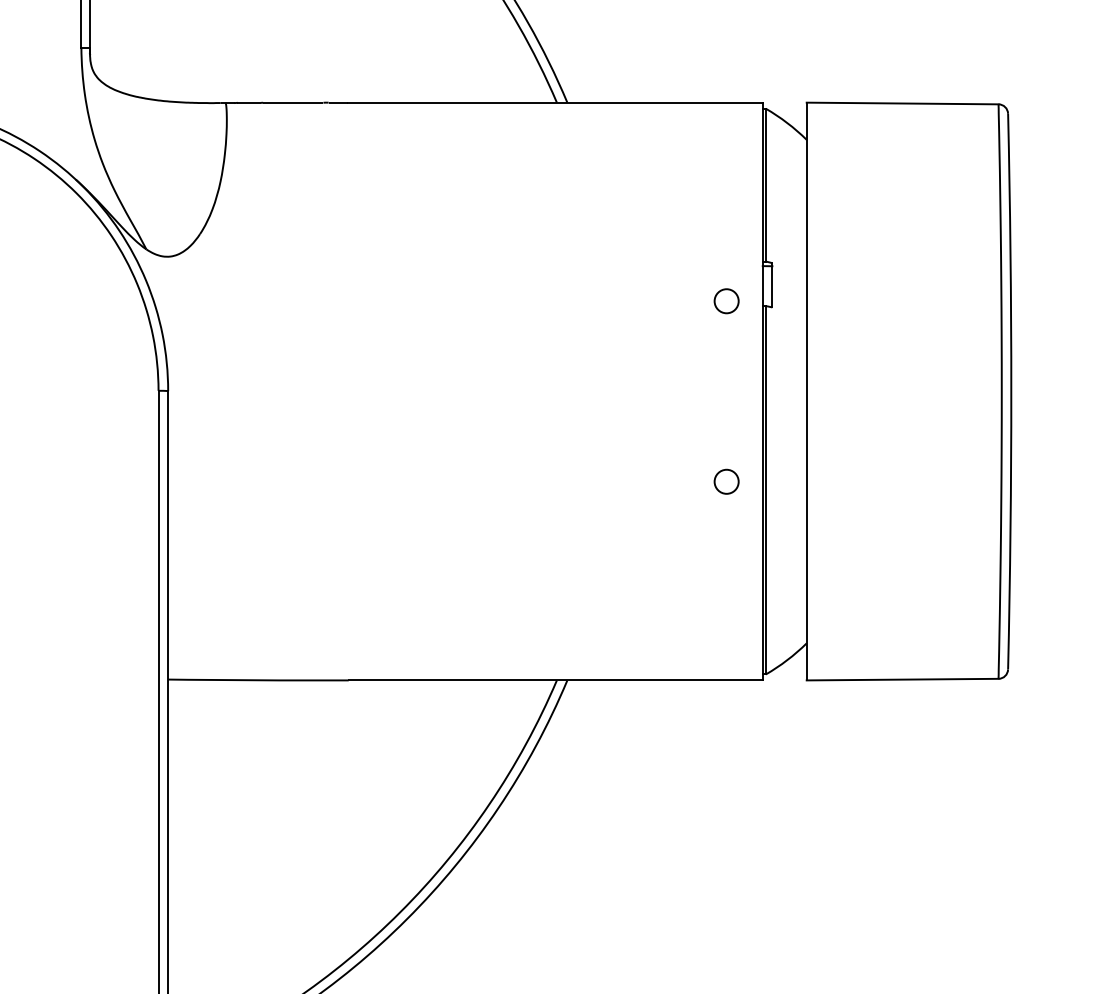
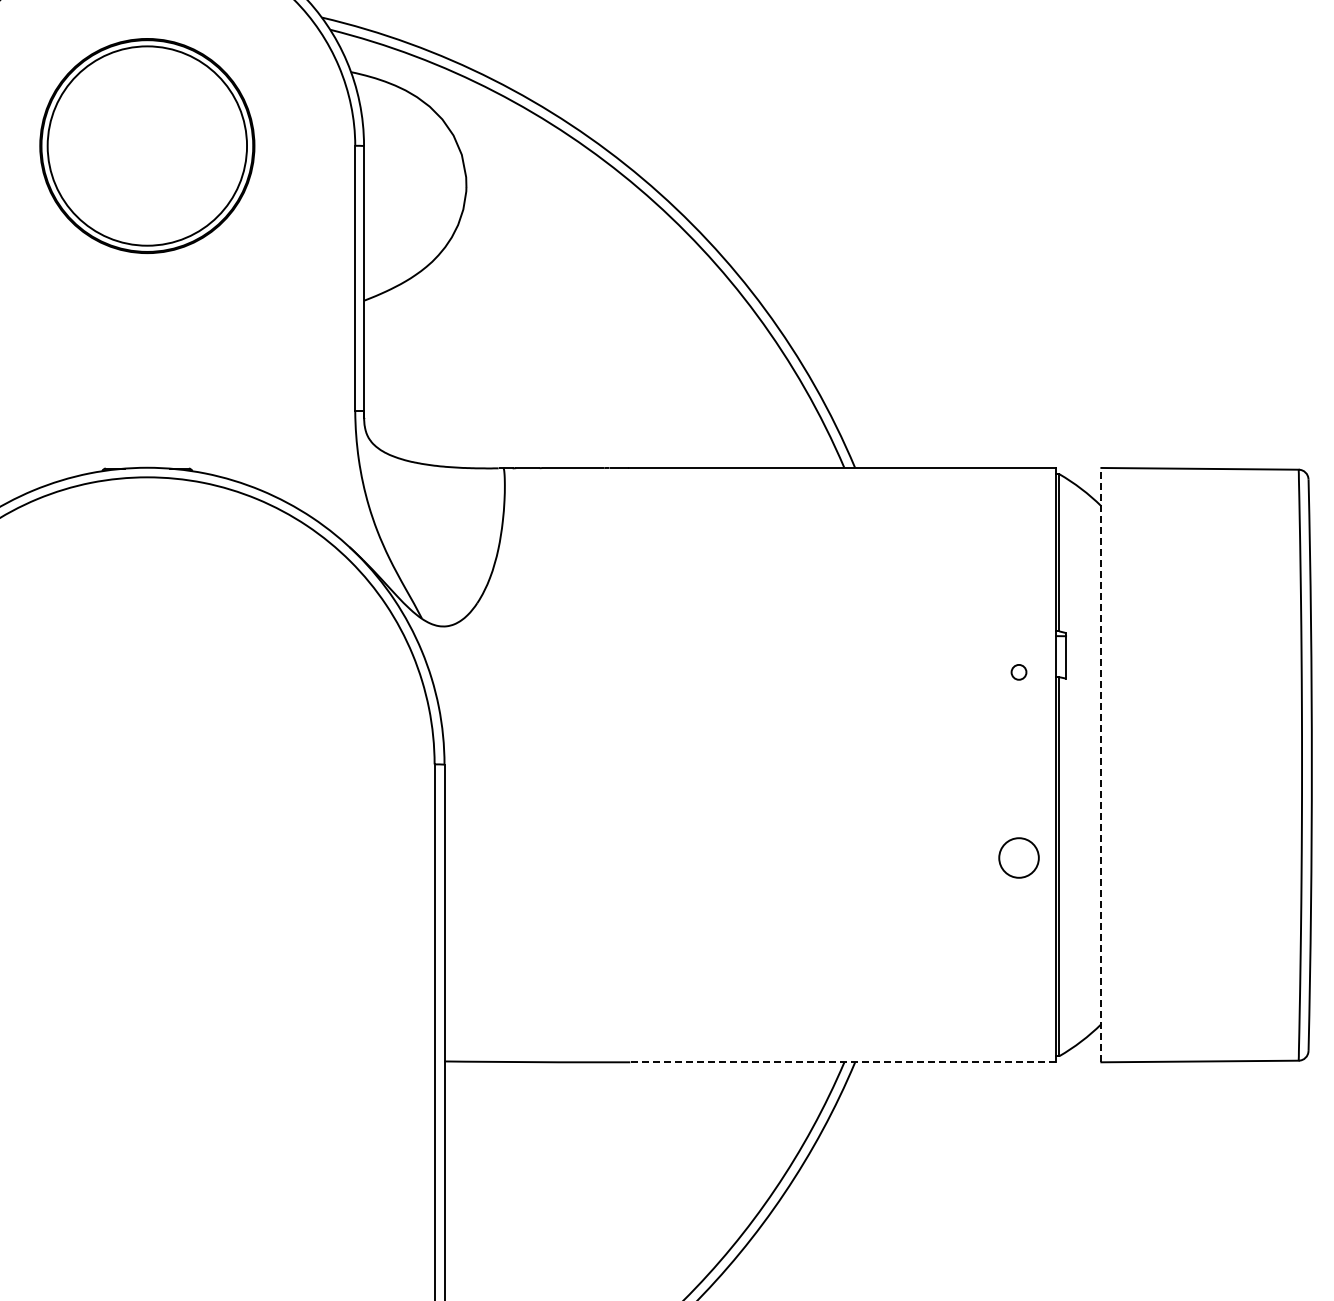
circle: (726, 301) -> (1018, 672), size x0.6
line: (806, 390) -> (1101, 764), solid -> dashed
circle: (726, 481) -> (1018, 857), size x1.6
line: (556, 680) -> (843, 1062), solid -> dashed

